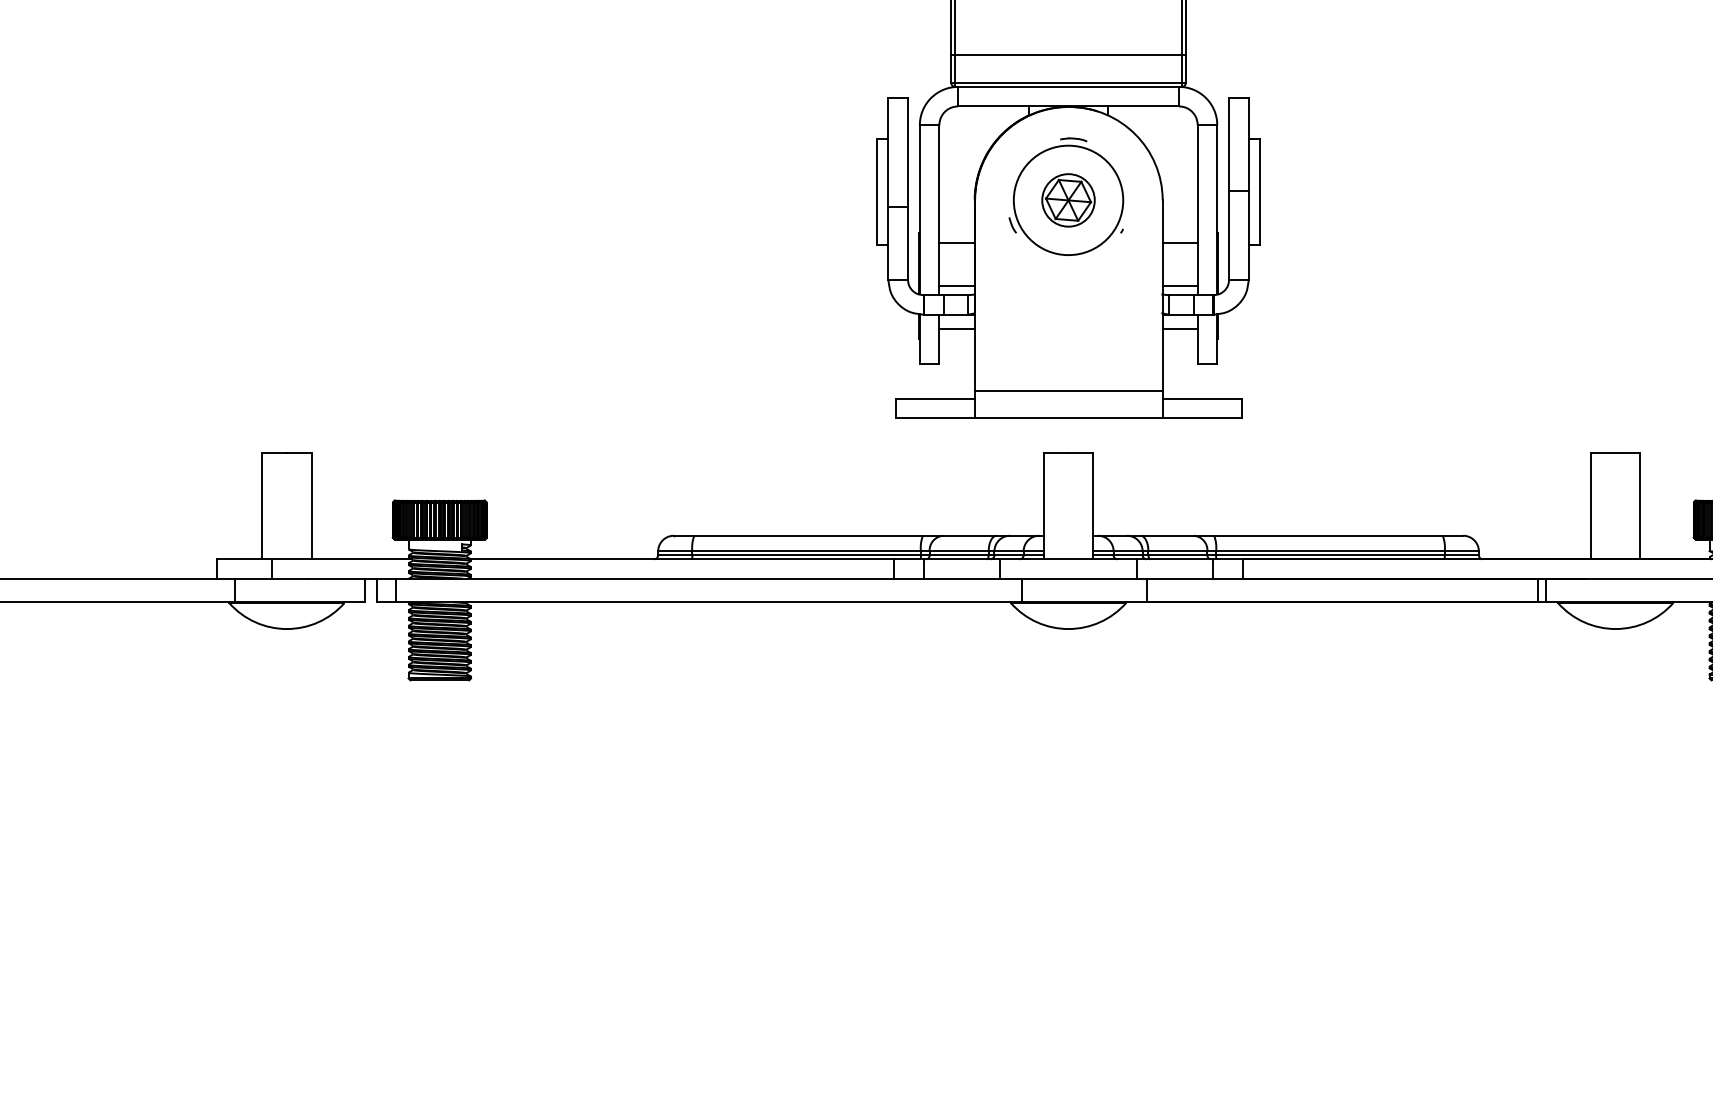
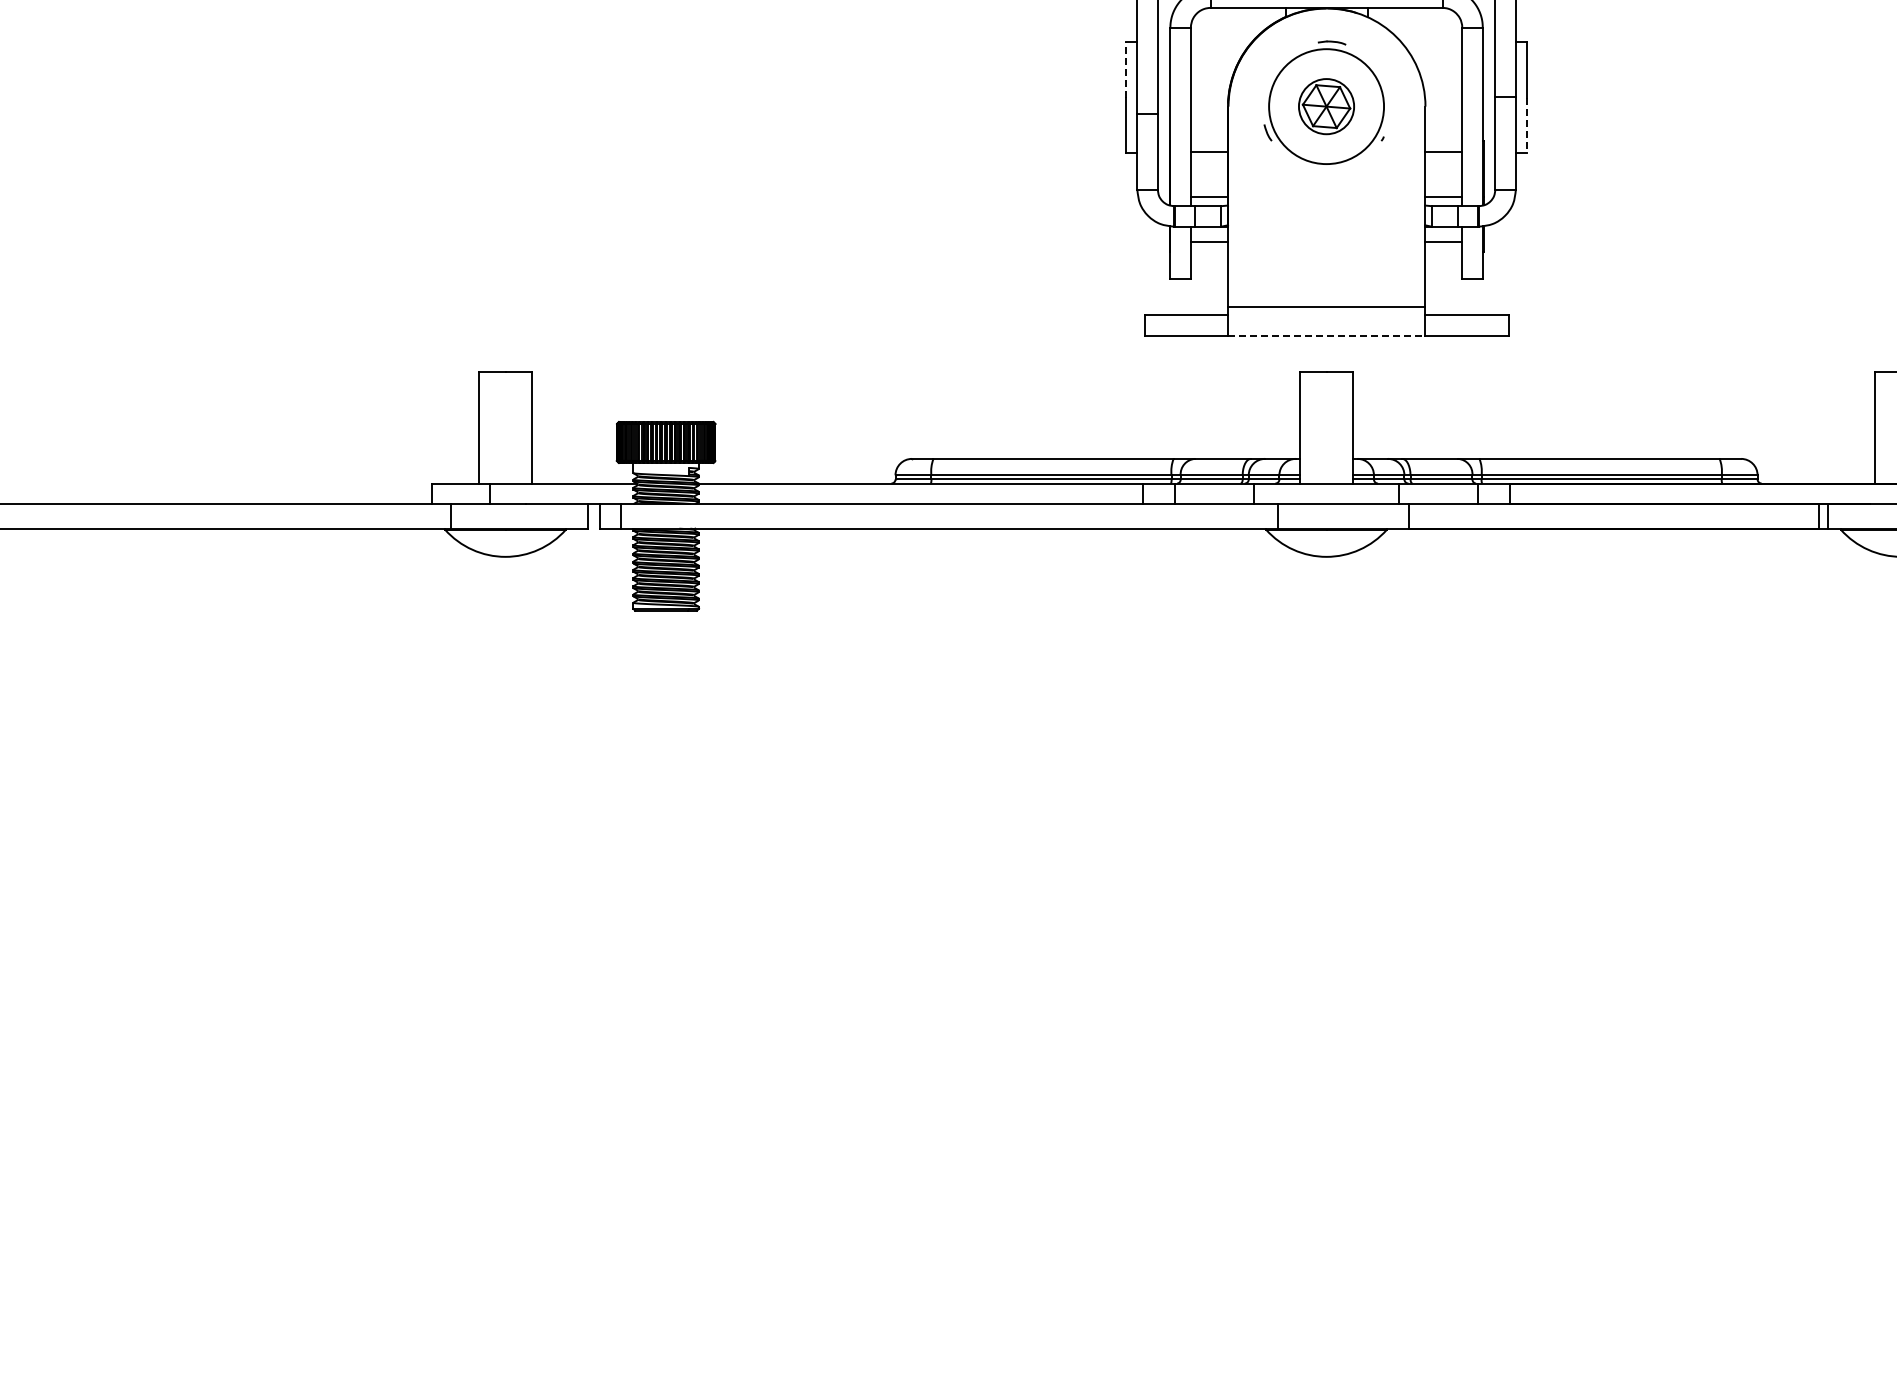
line: (877, 166) -> (1125, 70), solid -> dashed
line: (1259, 218) -> (1527, 125), solid -> dashed
line: (1068, 418) -> (1326, 335), solid -> dashed

